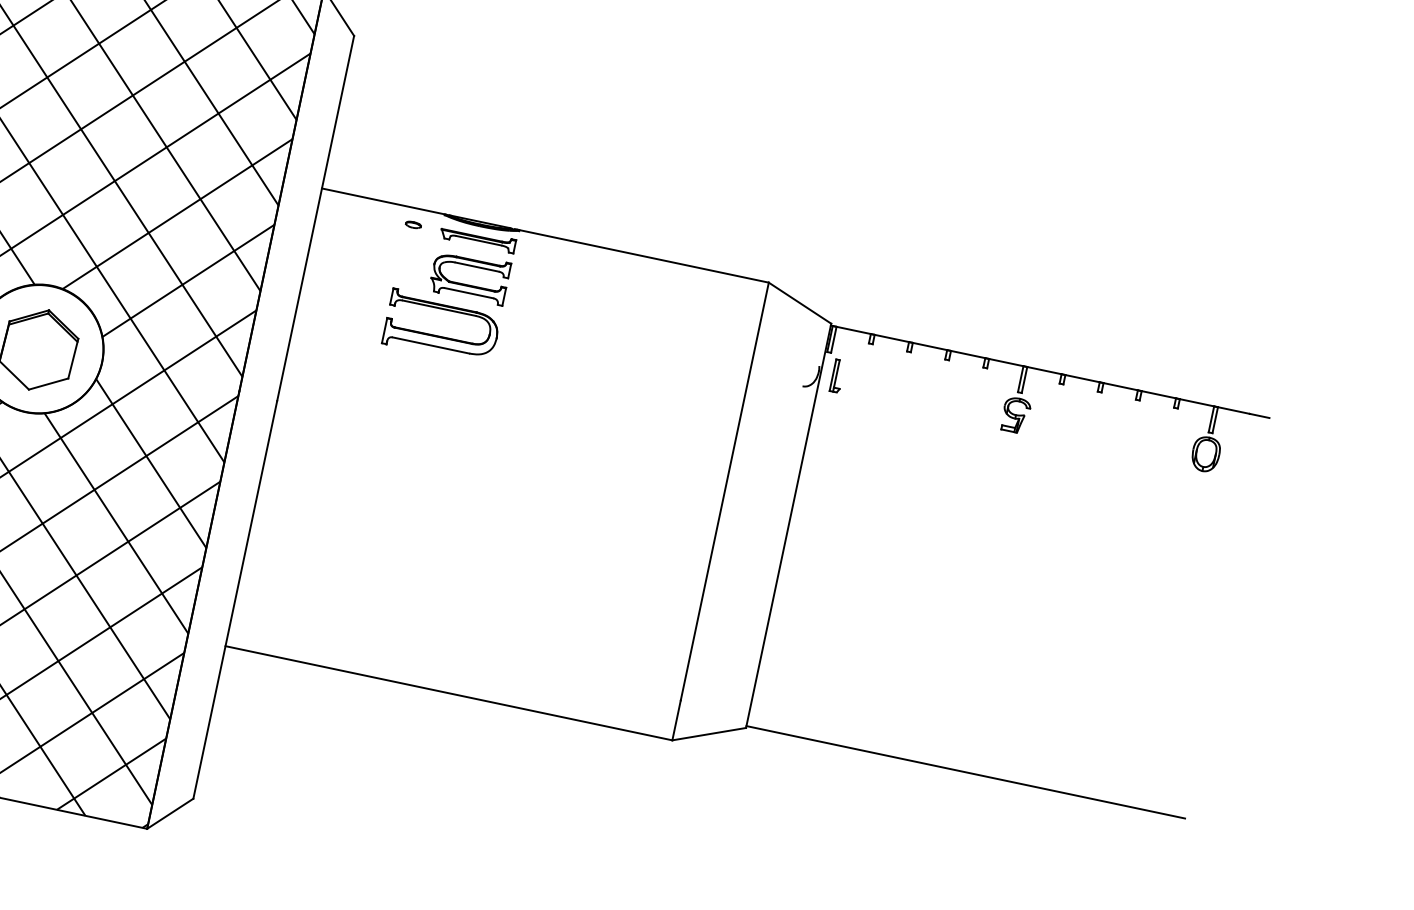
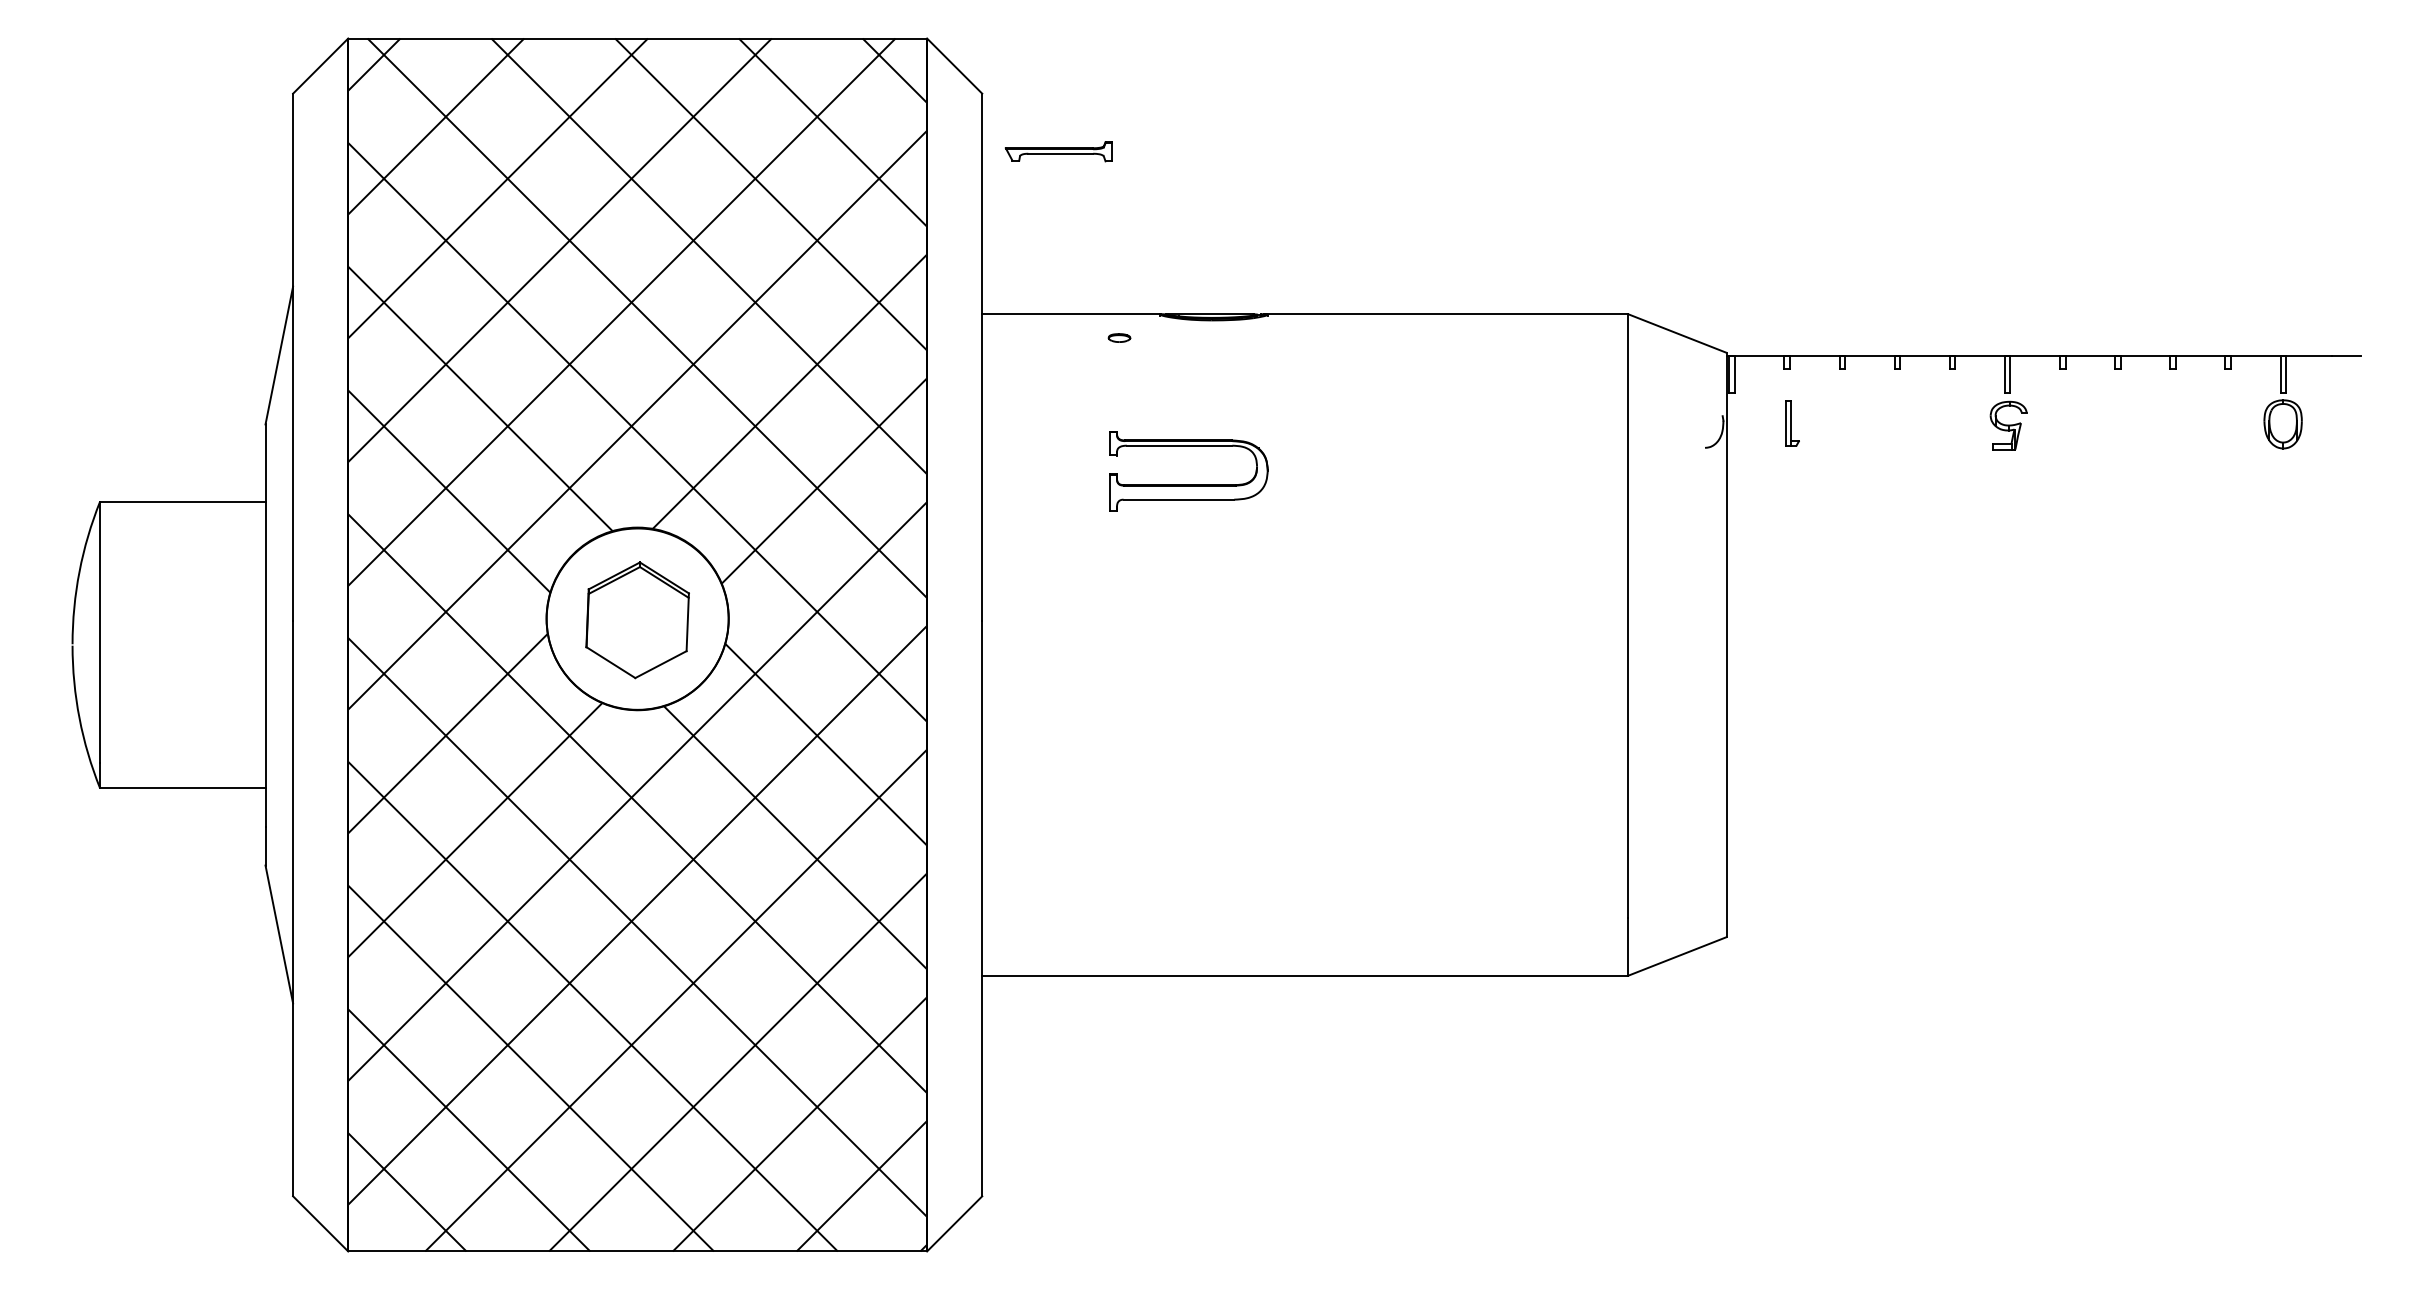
part: (477, 238) -> (1058, 151), moved
part: (467, 285) -> (1212, 405), removed
part: (837, 376) -> (1792, 423), moved
line: (965, 772) -> (2043, 934), removed

